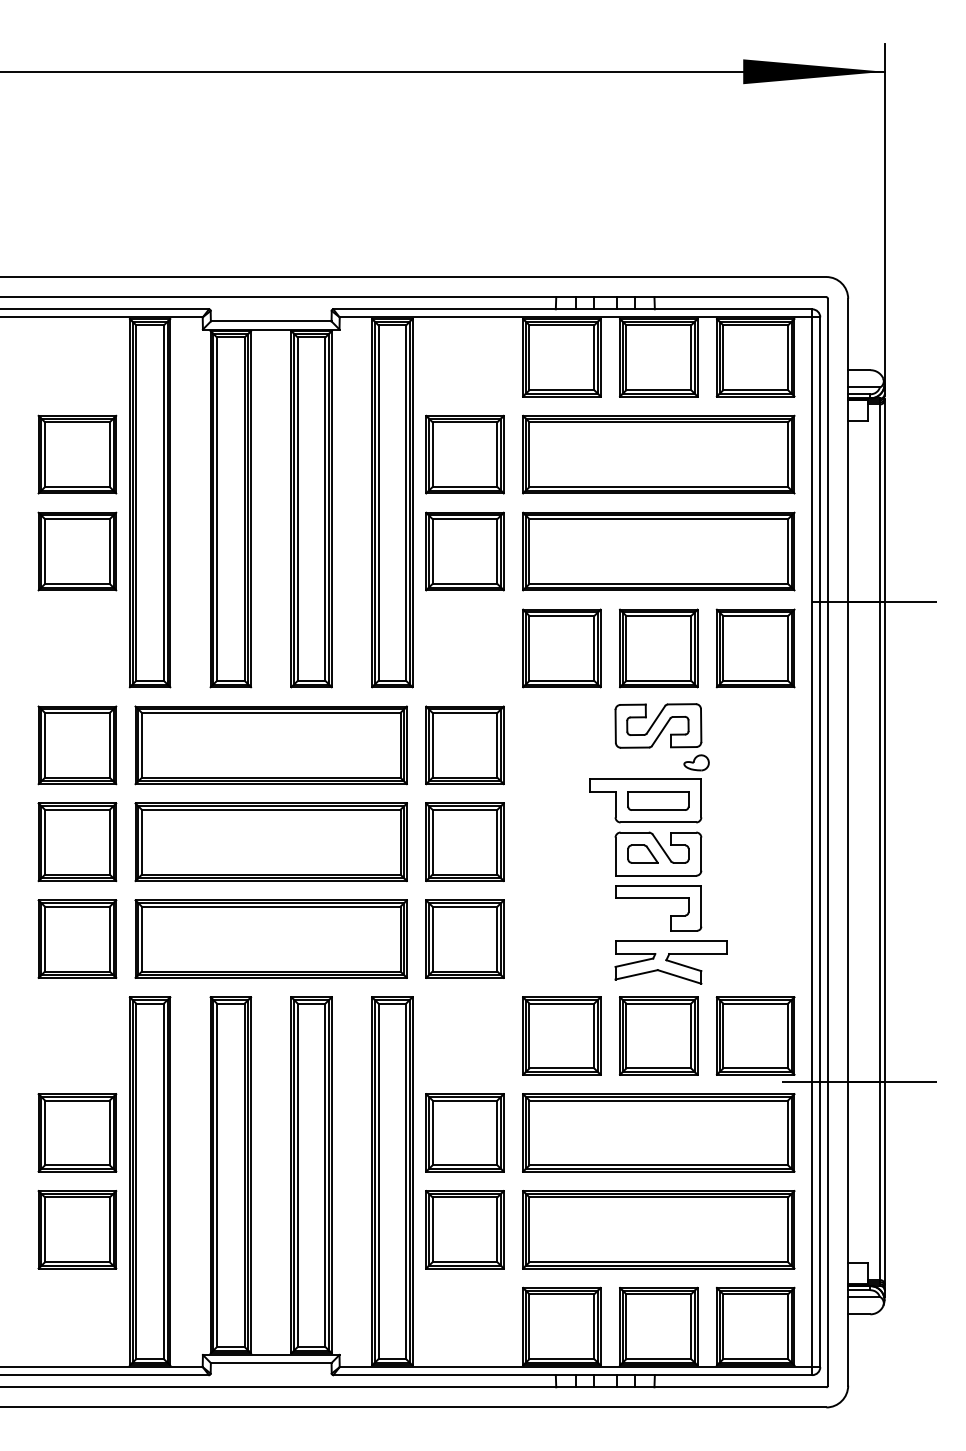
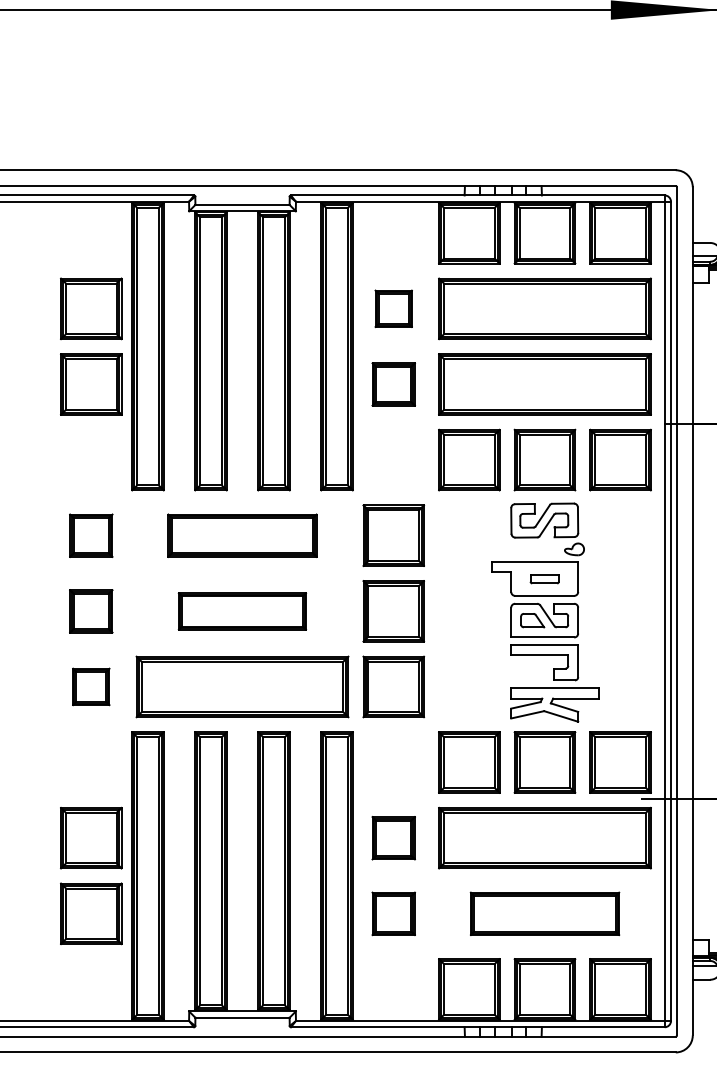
part: (464, 454) -> (393, 308), size x0.6
part: (464, 551) -> (393, 384), size x0.7
part: (77, 745) -> (91, 535), size x0.7
part: (270, 745) -> (241, 535), size x0.7
part: (658, 800) -> (544, 578), size x0.6
part: (77, 842) -> (91, 611), size x0.7
part: (270, 842) -> (241, 611), size x0.6
part: (77, 938) -> (91, 686), size x0.6
part: (464, 1132) -> (393, 837), size x0.7
part: (464, 1229) -> (393, 913), size x0.7
part: (658, 1229) -> (544, 913), size x0.7

